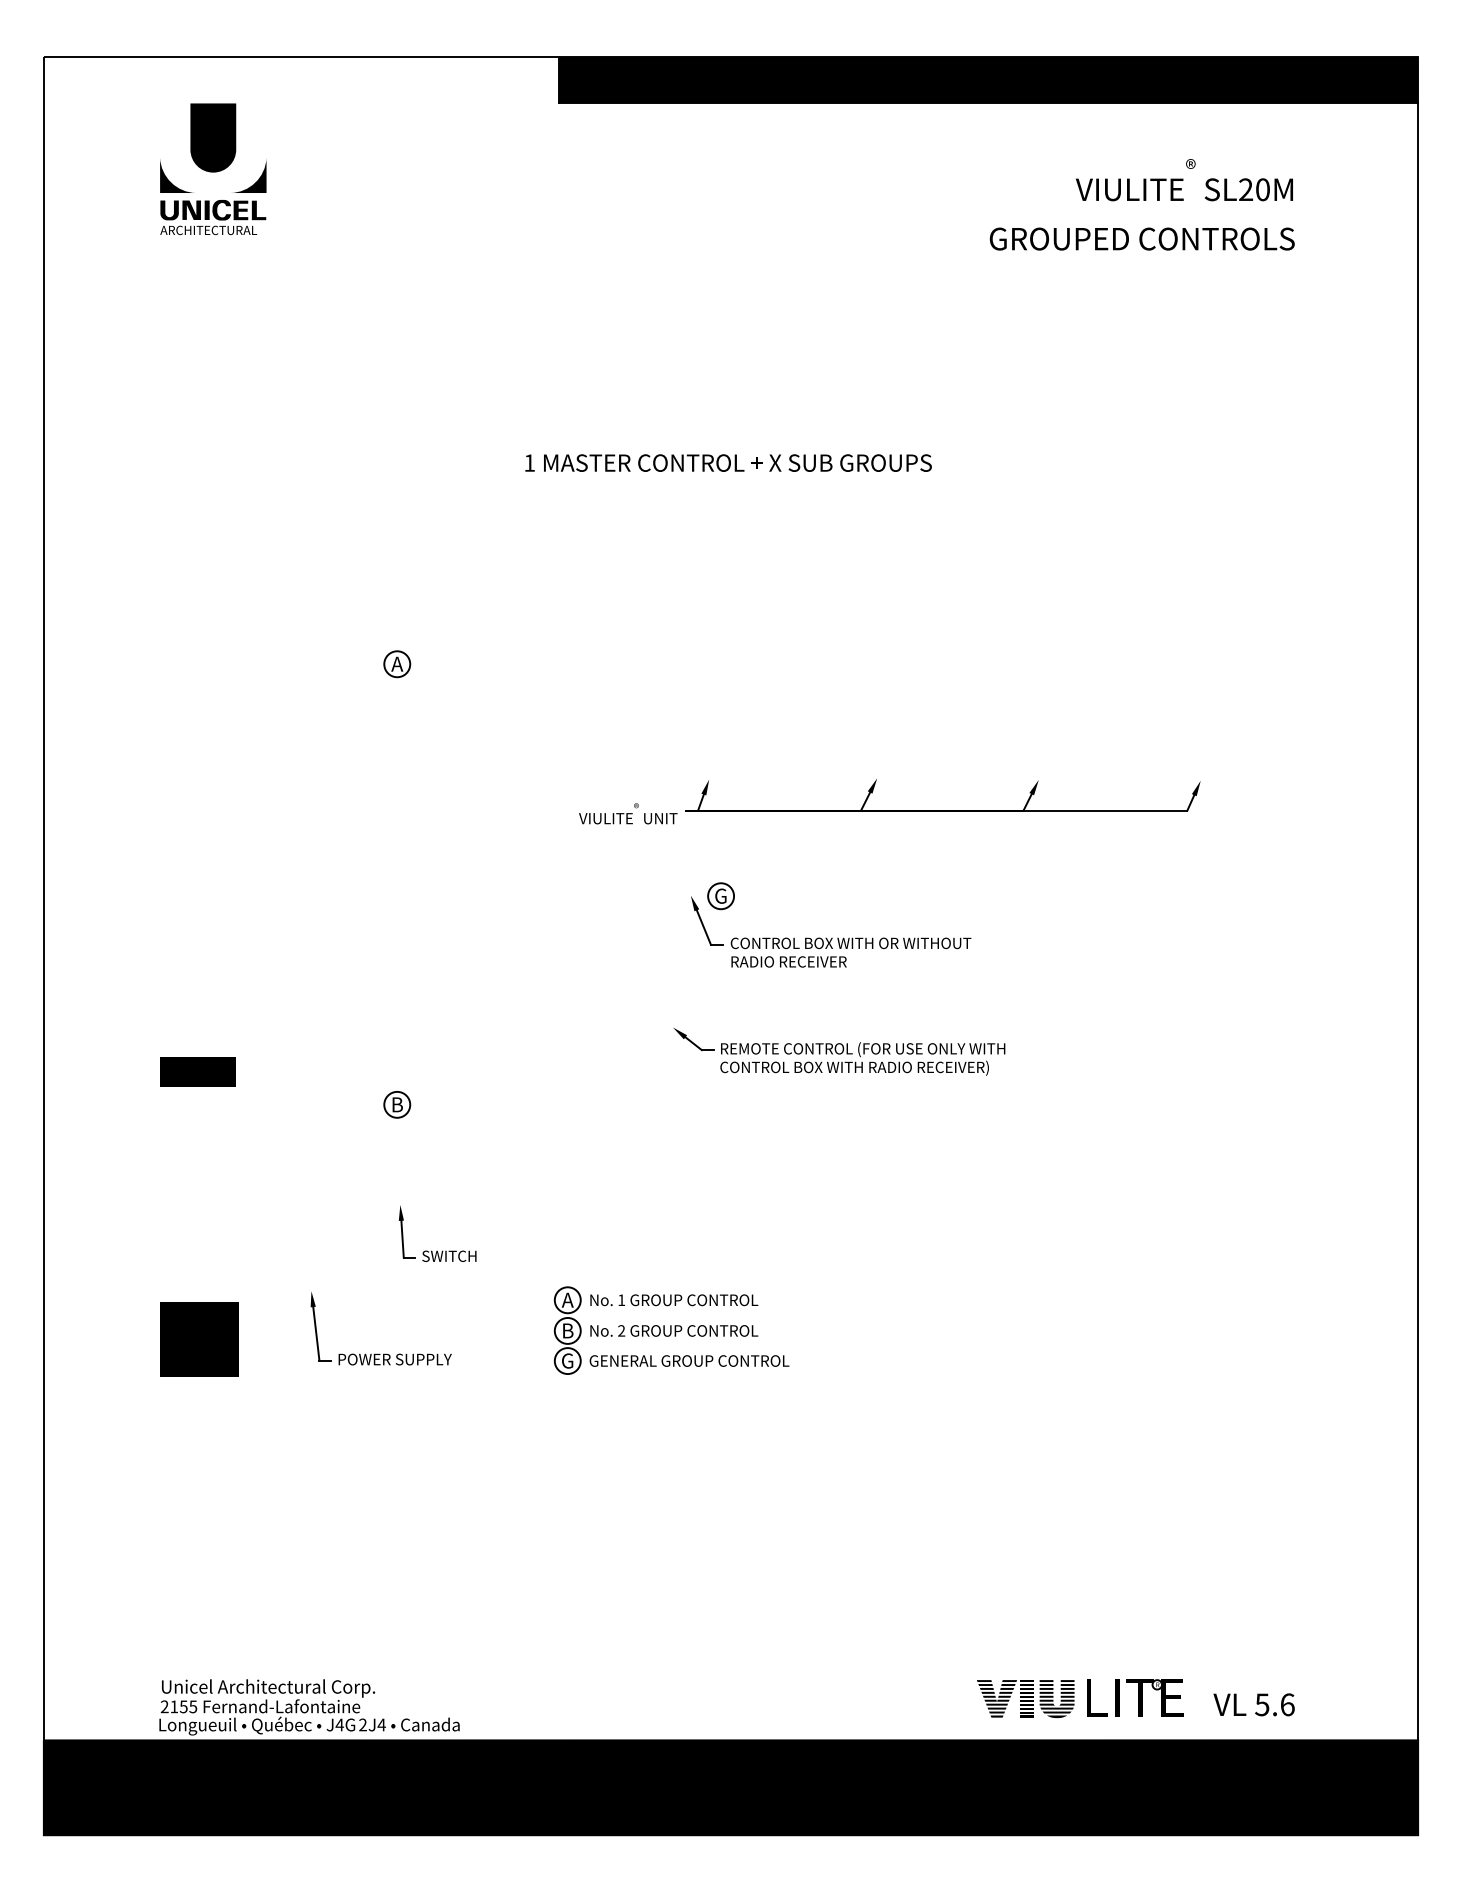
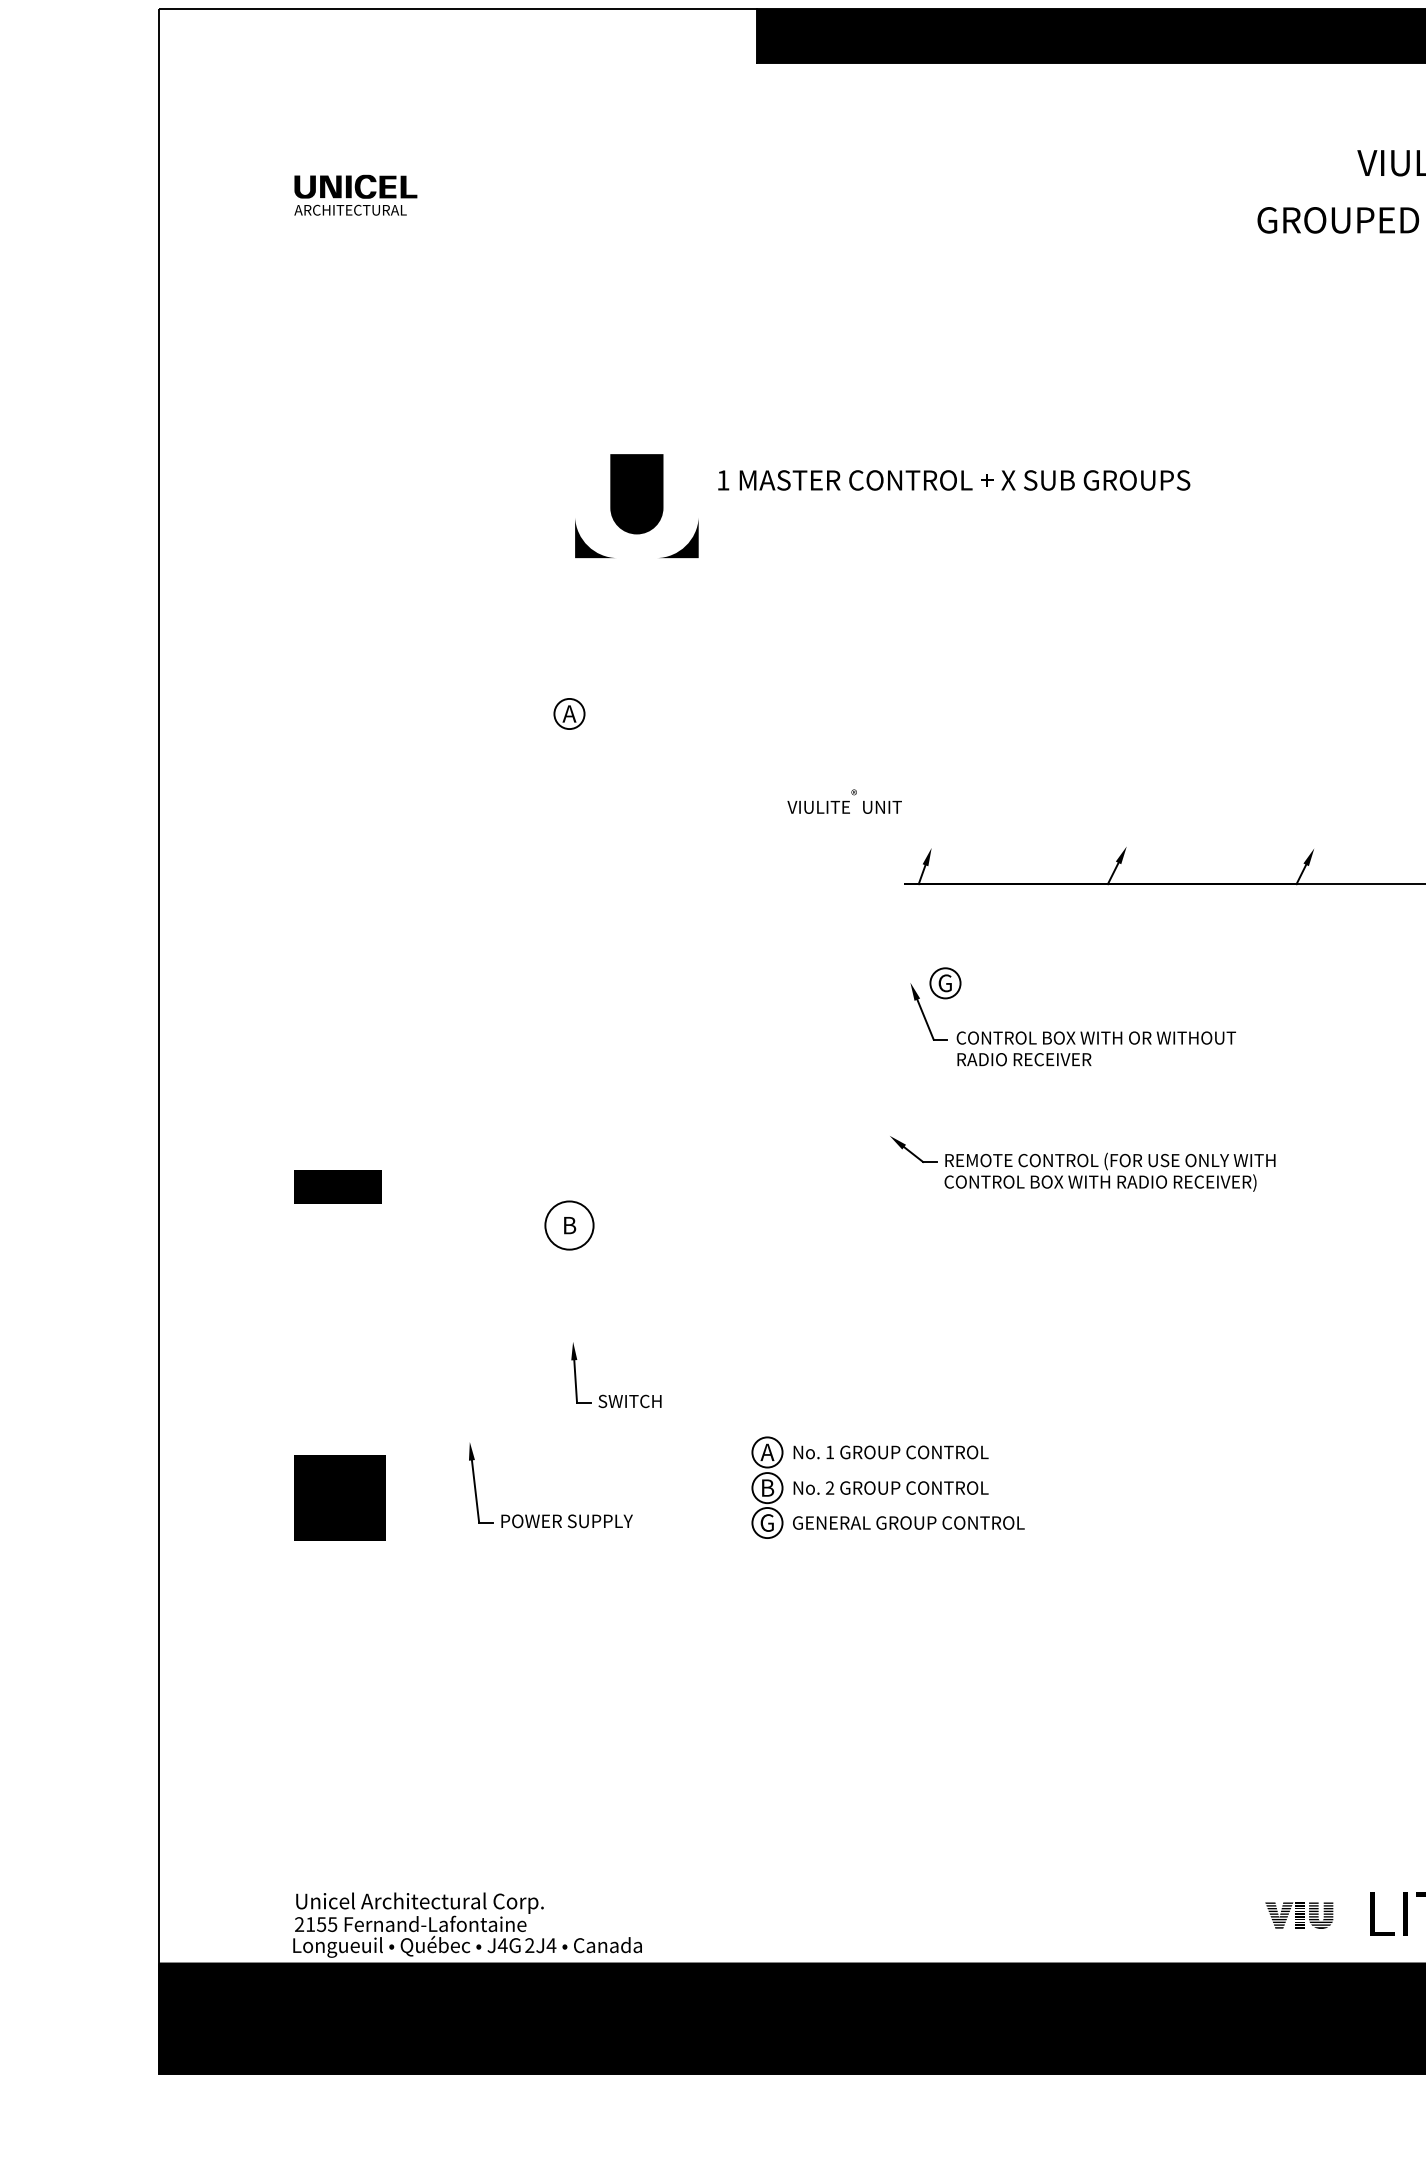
part: (213, 147) -> (637, 505), moved
text: (628, 813) -> (844, 801), moved
circle: (397, 1104) -> (569, 1225), size x1.6
part: (1025, 1699) -> (1298, 1916), size x0.6

